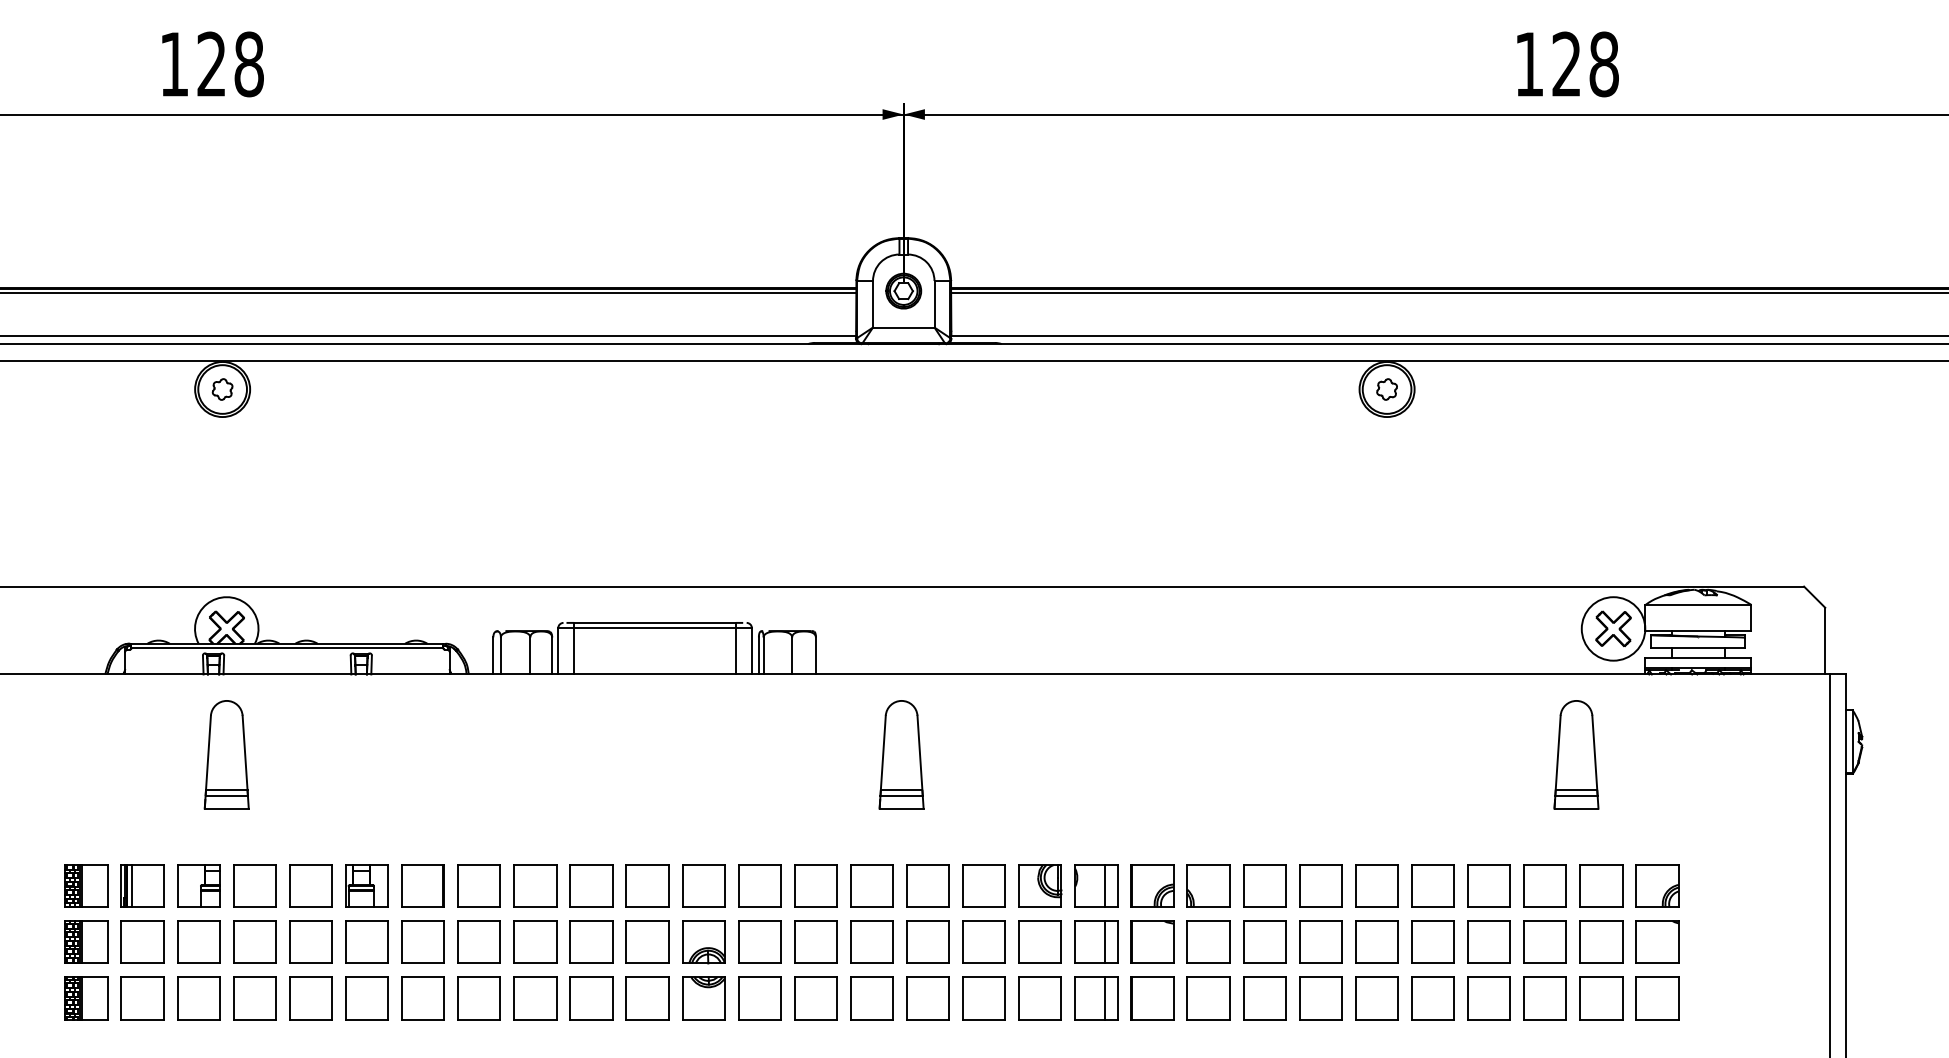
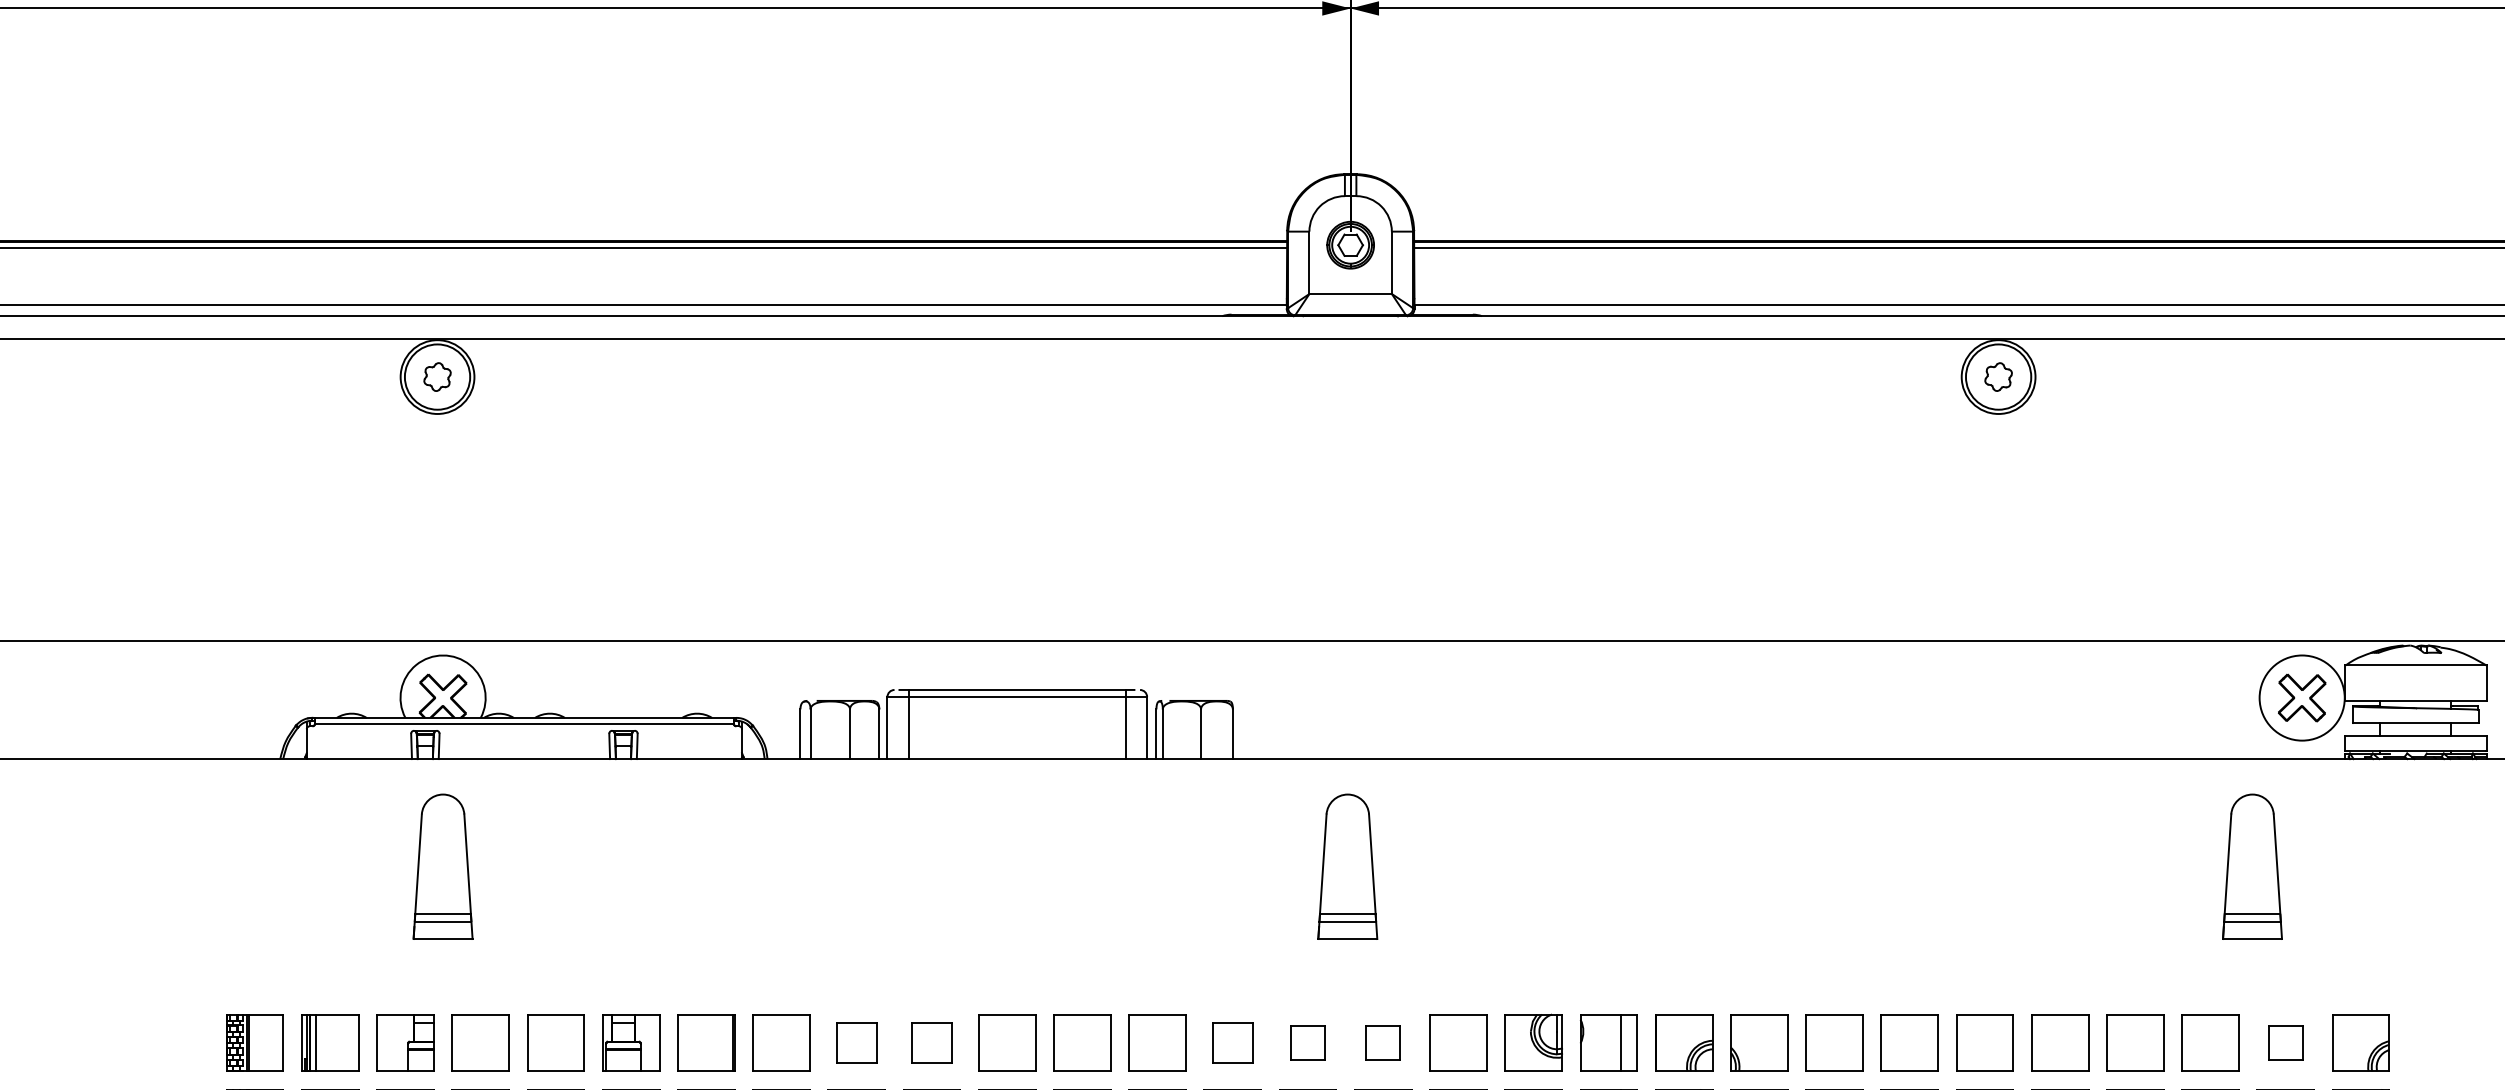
part: (535, 885) -> (856, 1042), size x0.7
part: (591, 885) -> (932, 1042), size x0.7
part: (815, 885) -> (1232, 1042), size x0.7
part: (871, 885) -> (1307, 1042), size x0.6
part: (927, 885) -> (1382, 1042), size x0.6
part: (1601, 885) -> (2286, 1042), size x0.6

